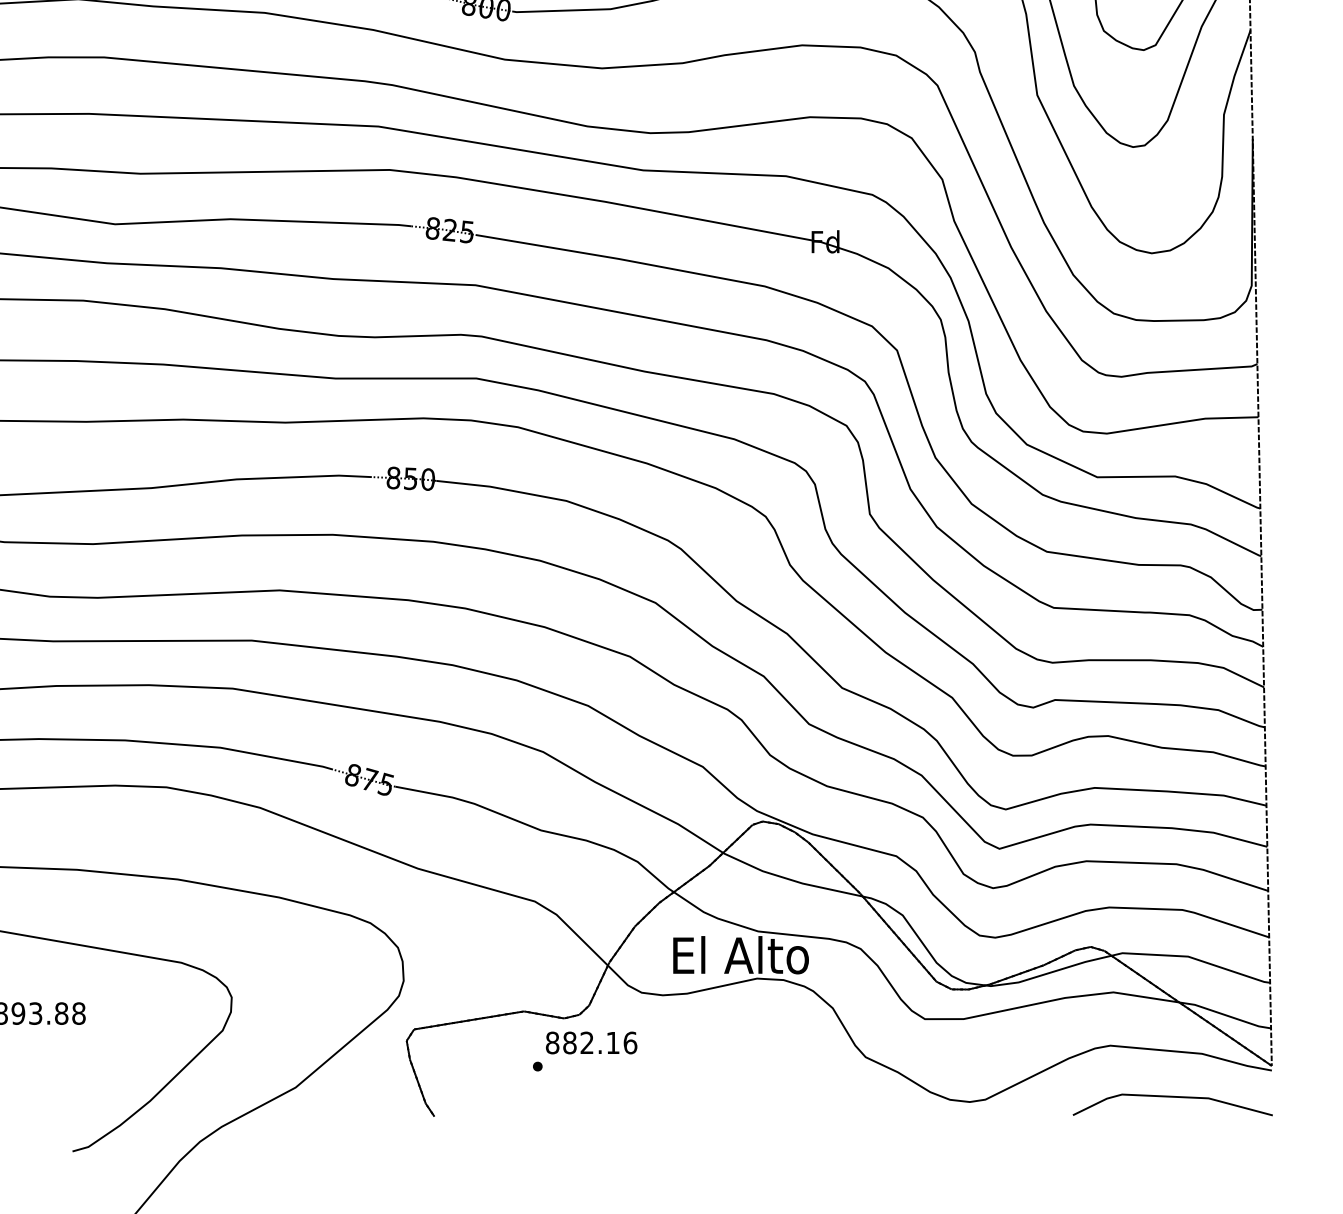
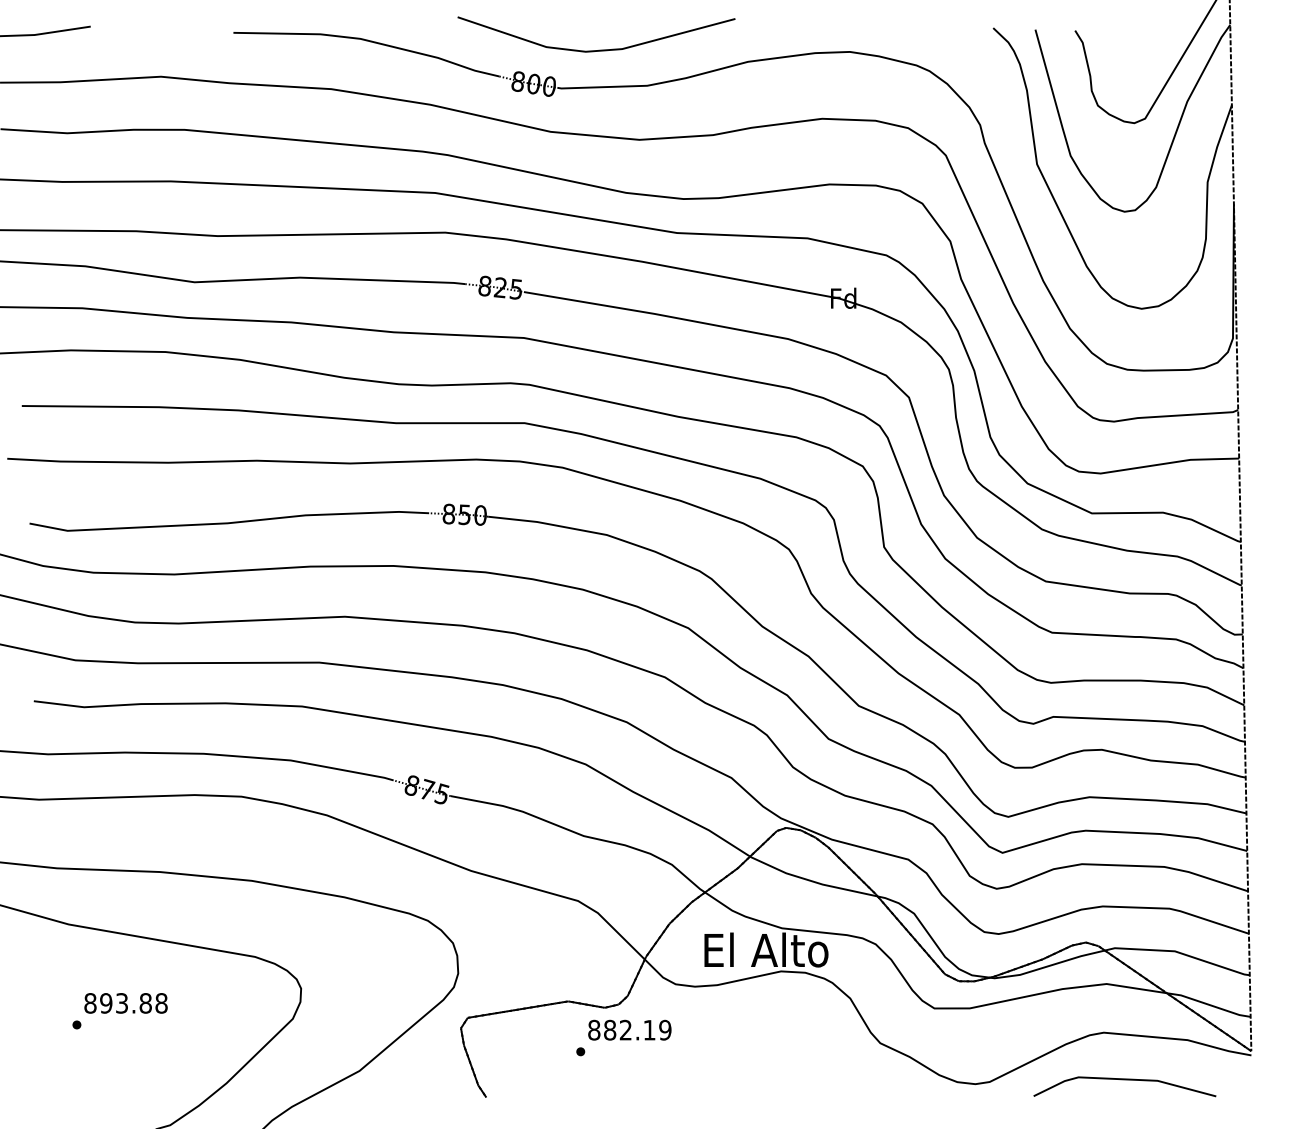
text: (630, 1042) -> (665, 1029), 882.16 -> 882.19
line: (1172, 1098) -> (1124, 1080), moved

